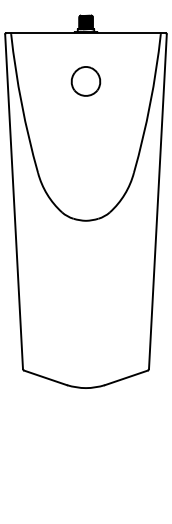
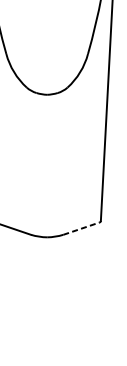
line: (126, 377) -> (81, 228), solid -> dashed

